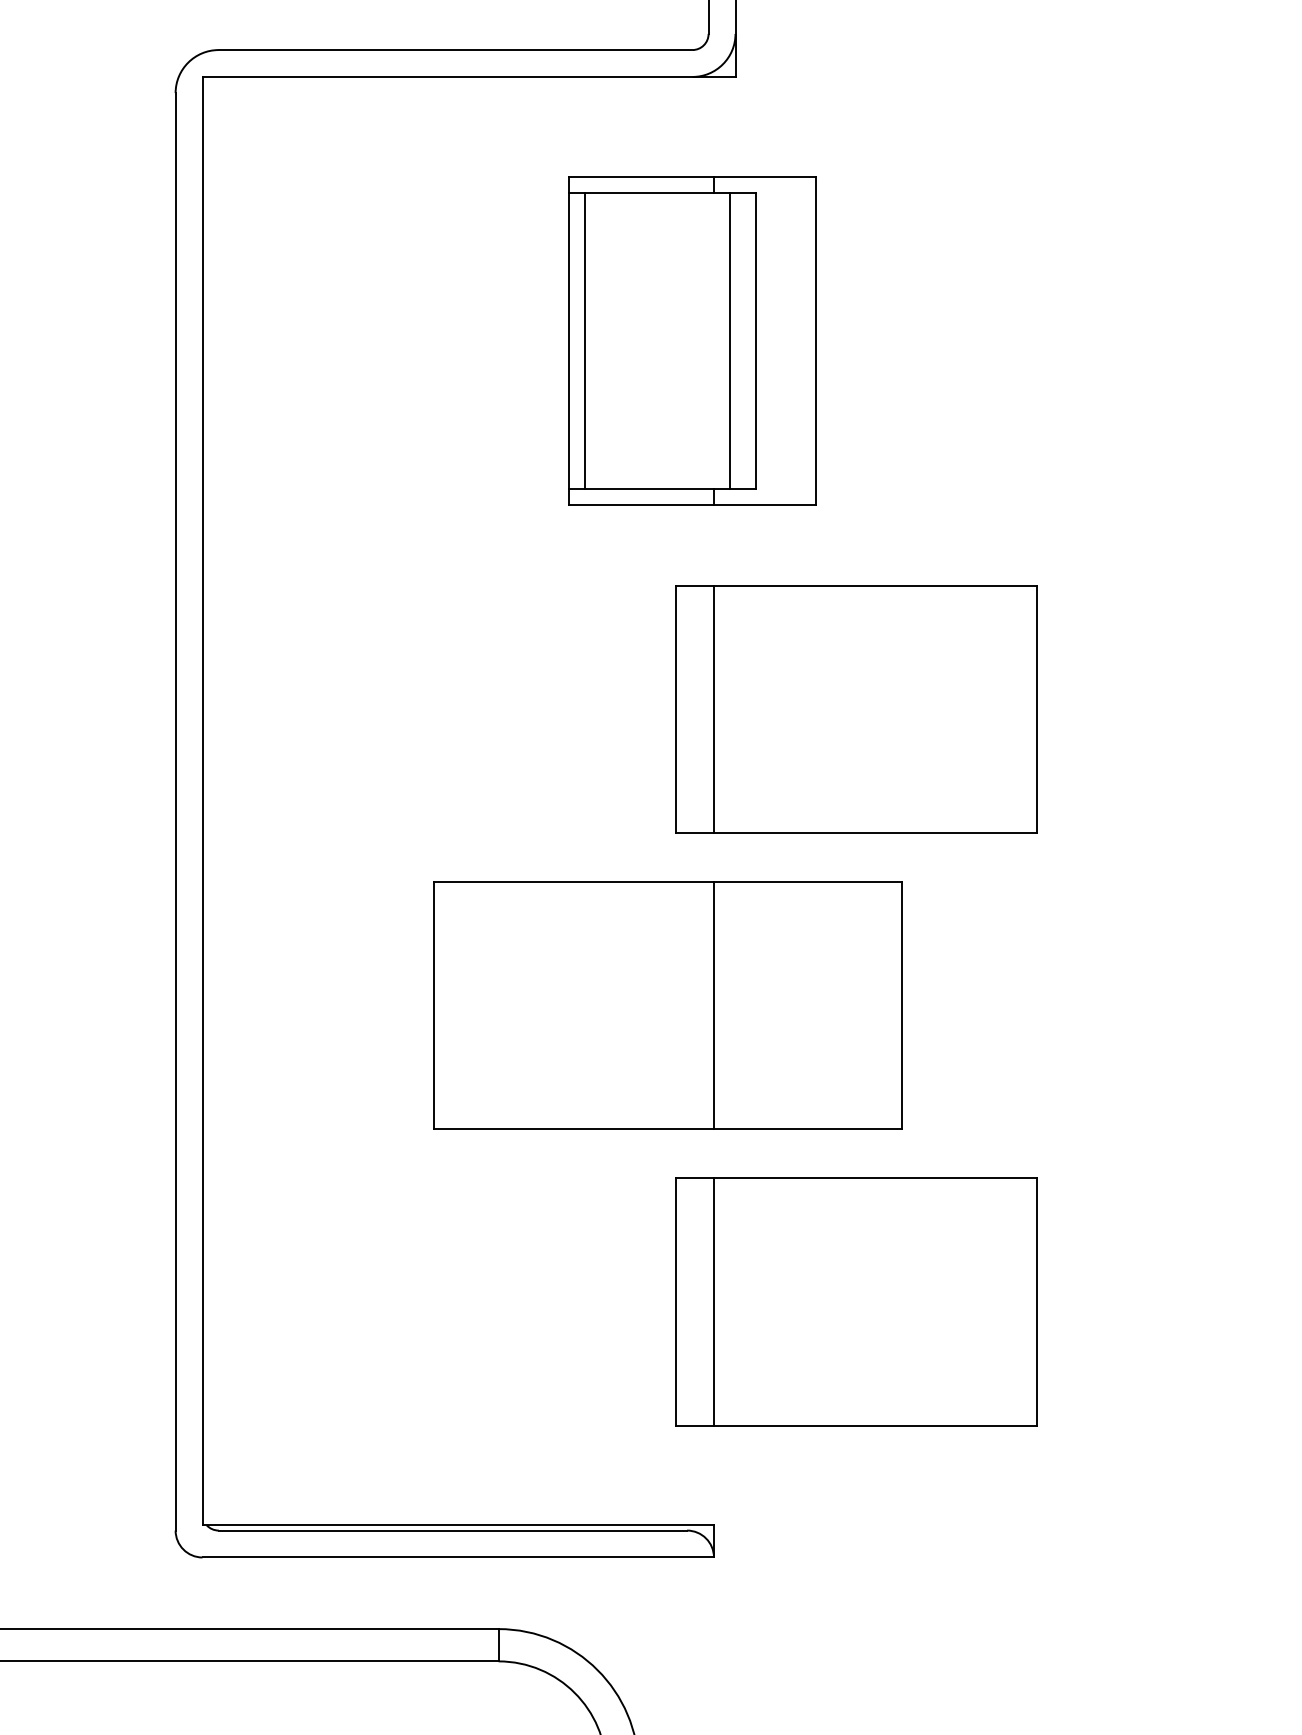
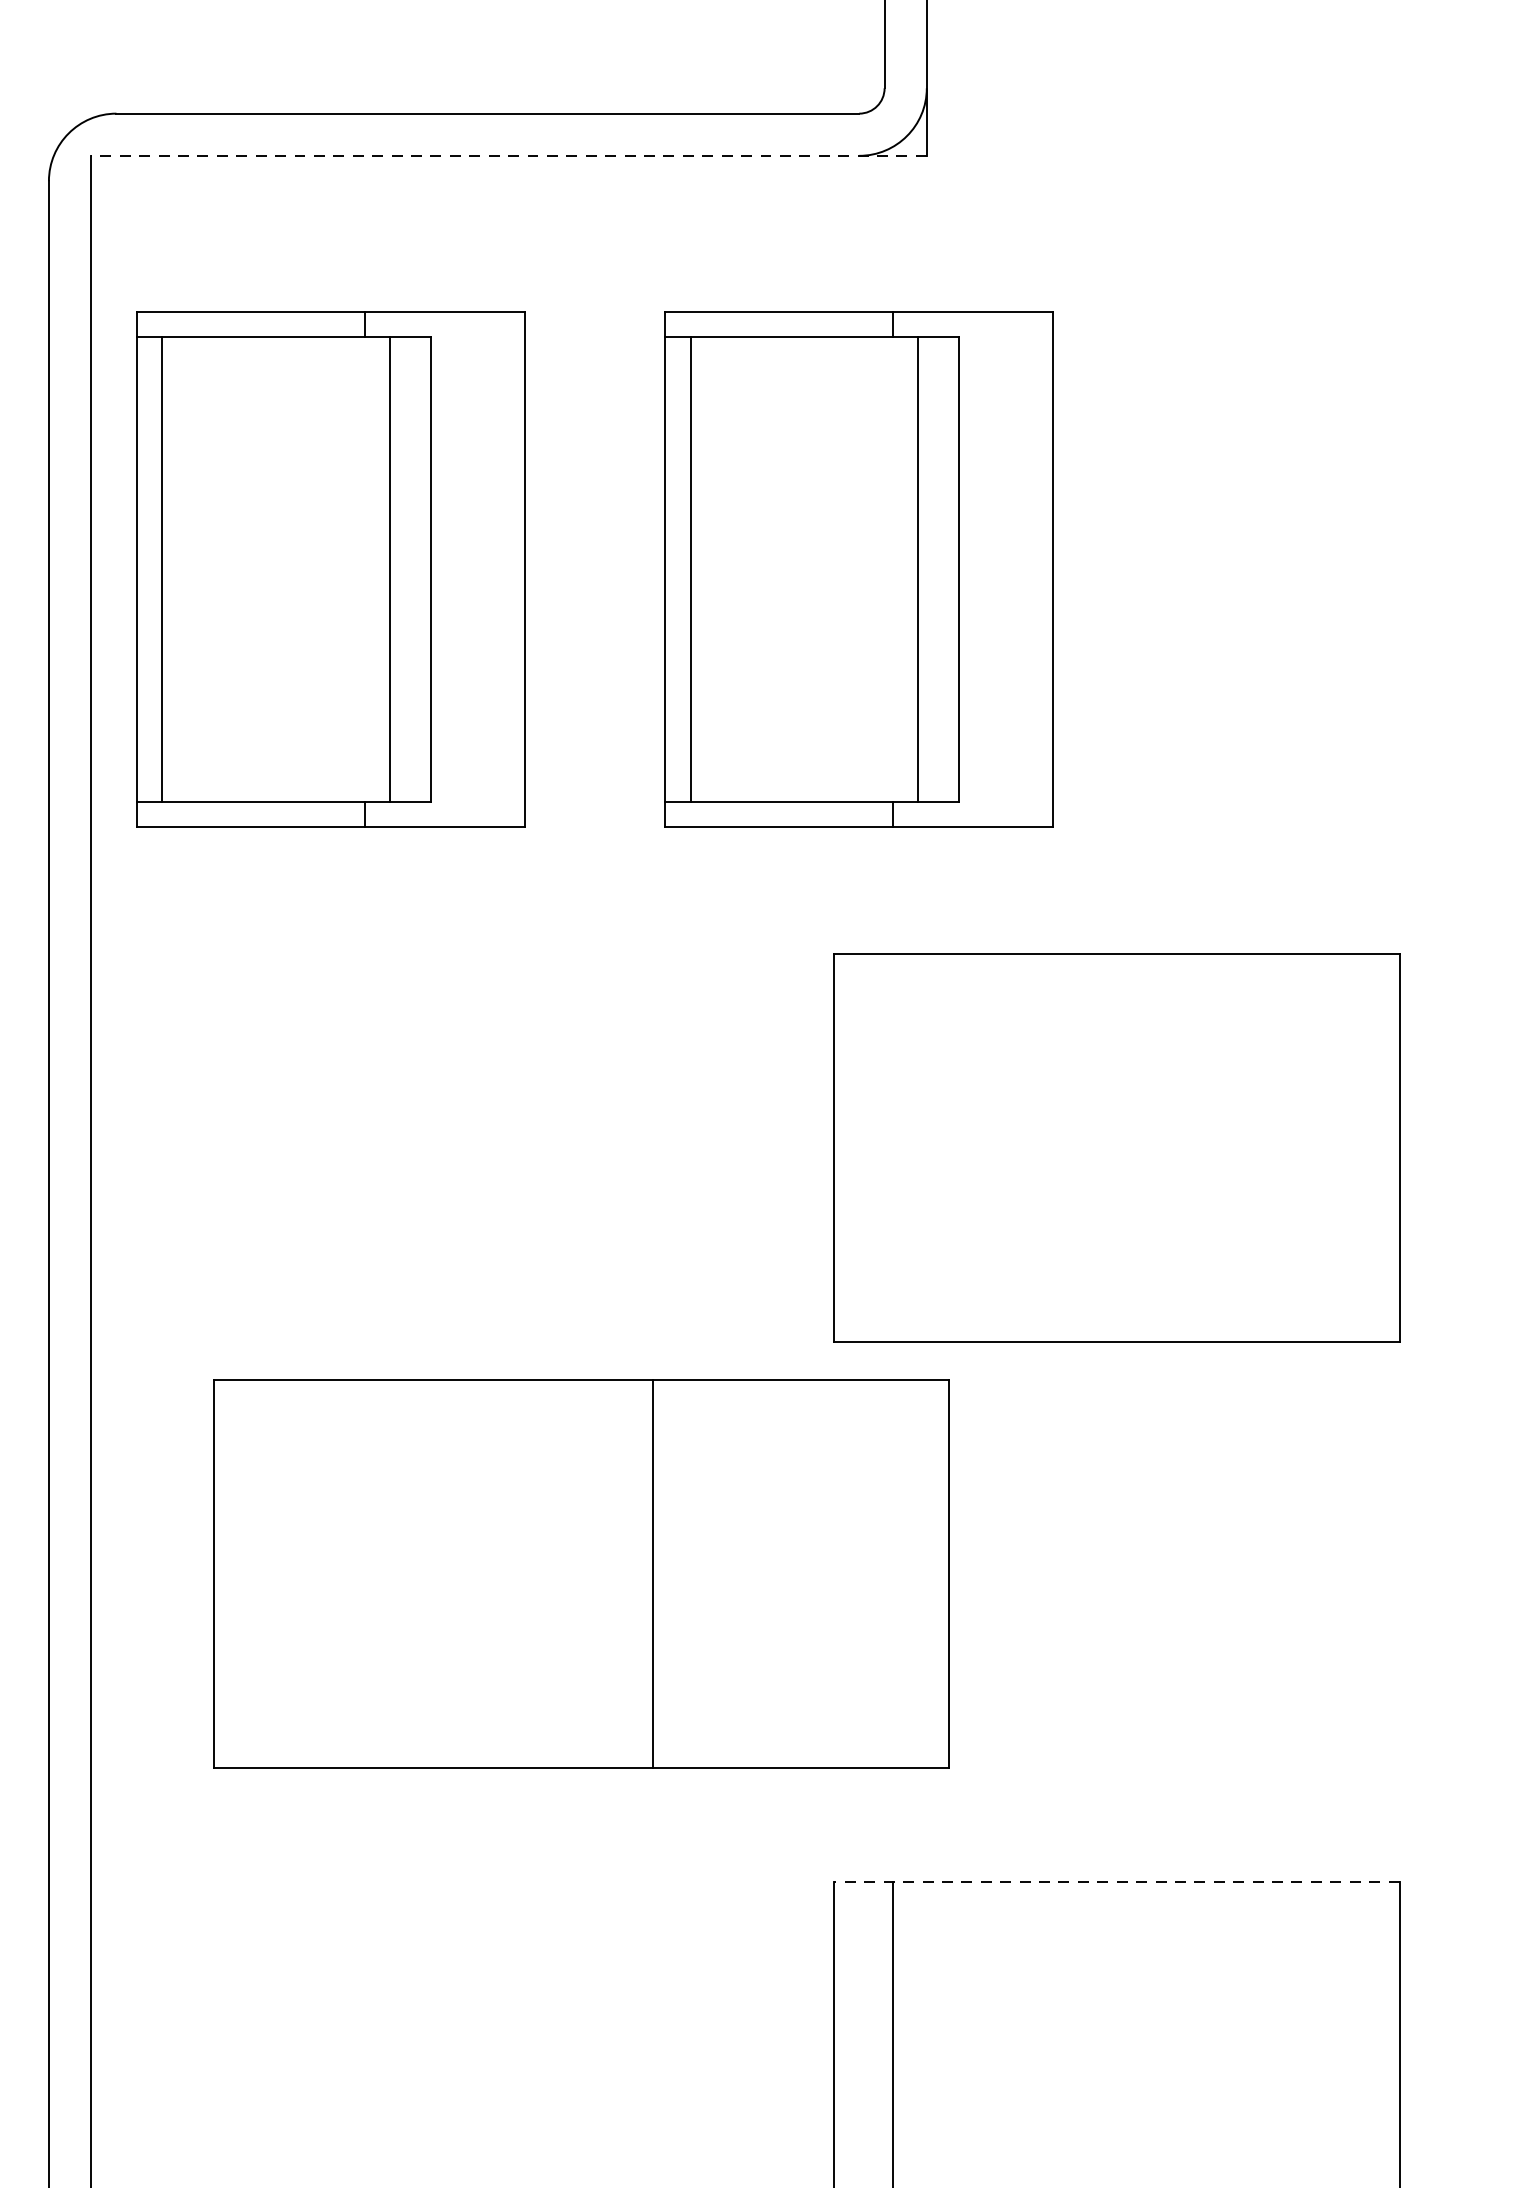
line: (468, 76) -> (508, 155), solid -> dashed
part: (355, 340) -> (330, 569), added
line: (713, 709) -> (892, 1147), removed
part: (667, 1005) -> (580, 1574), moved
line: (856, 1177) -> (1116, 1881), solid -> dashed

